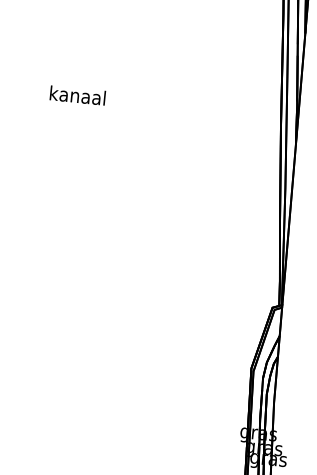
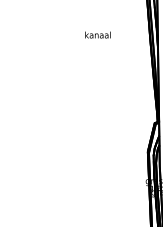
text: (76, 94) -> (97, 34), moved

